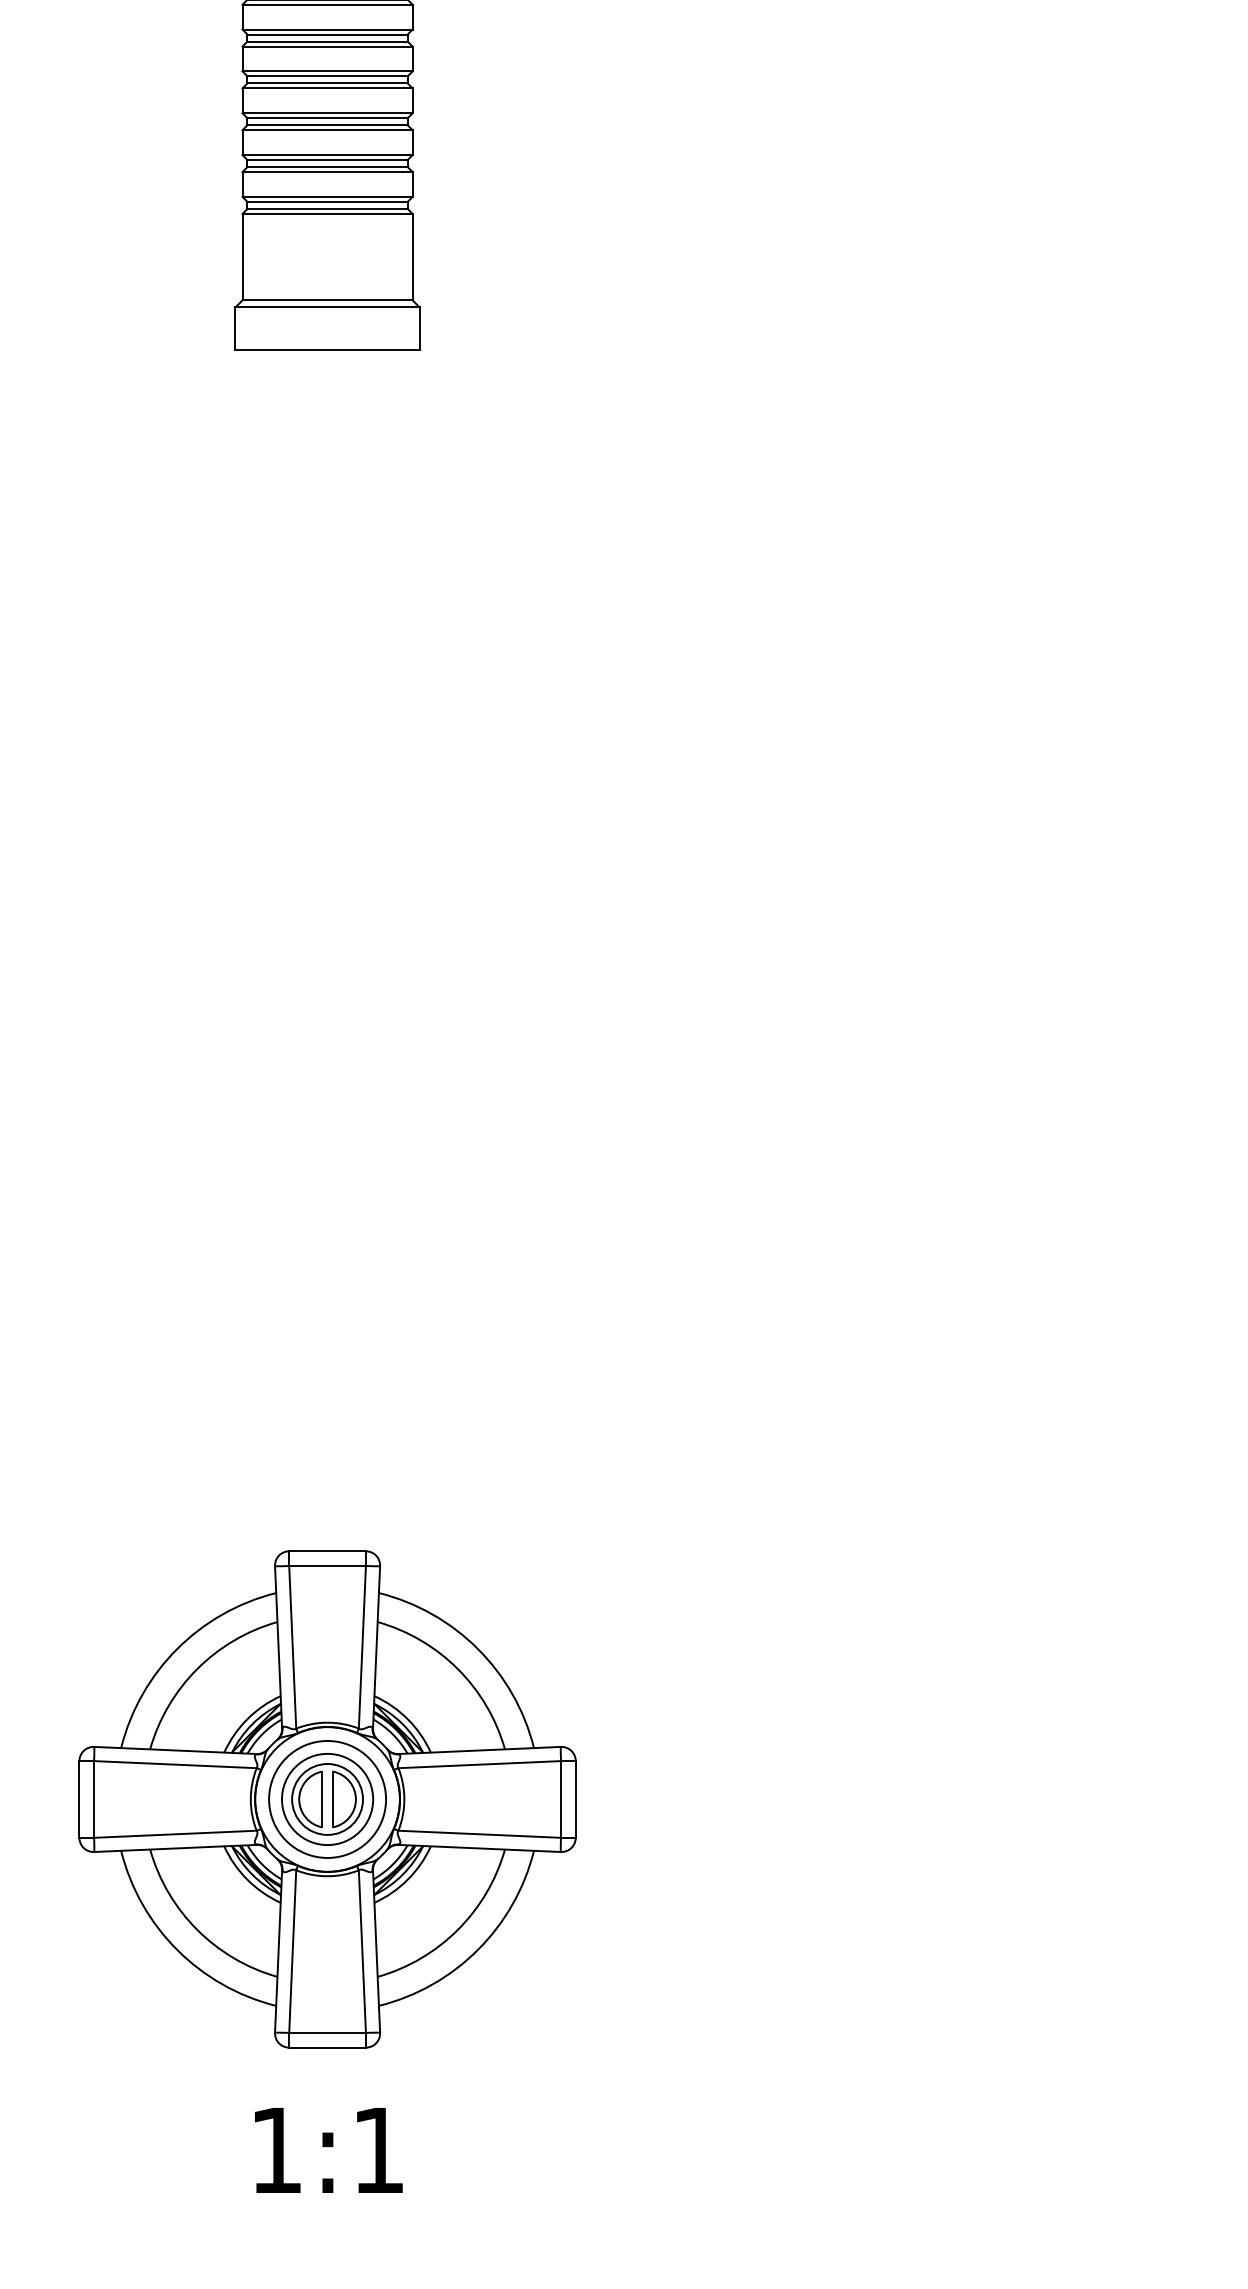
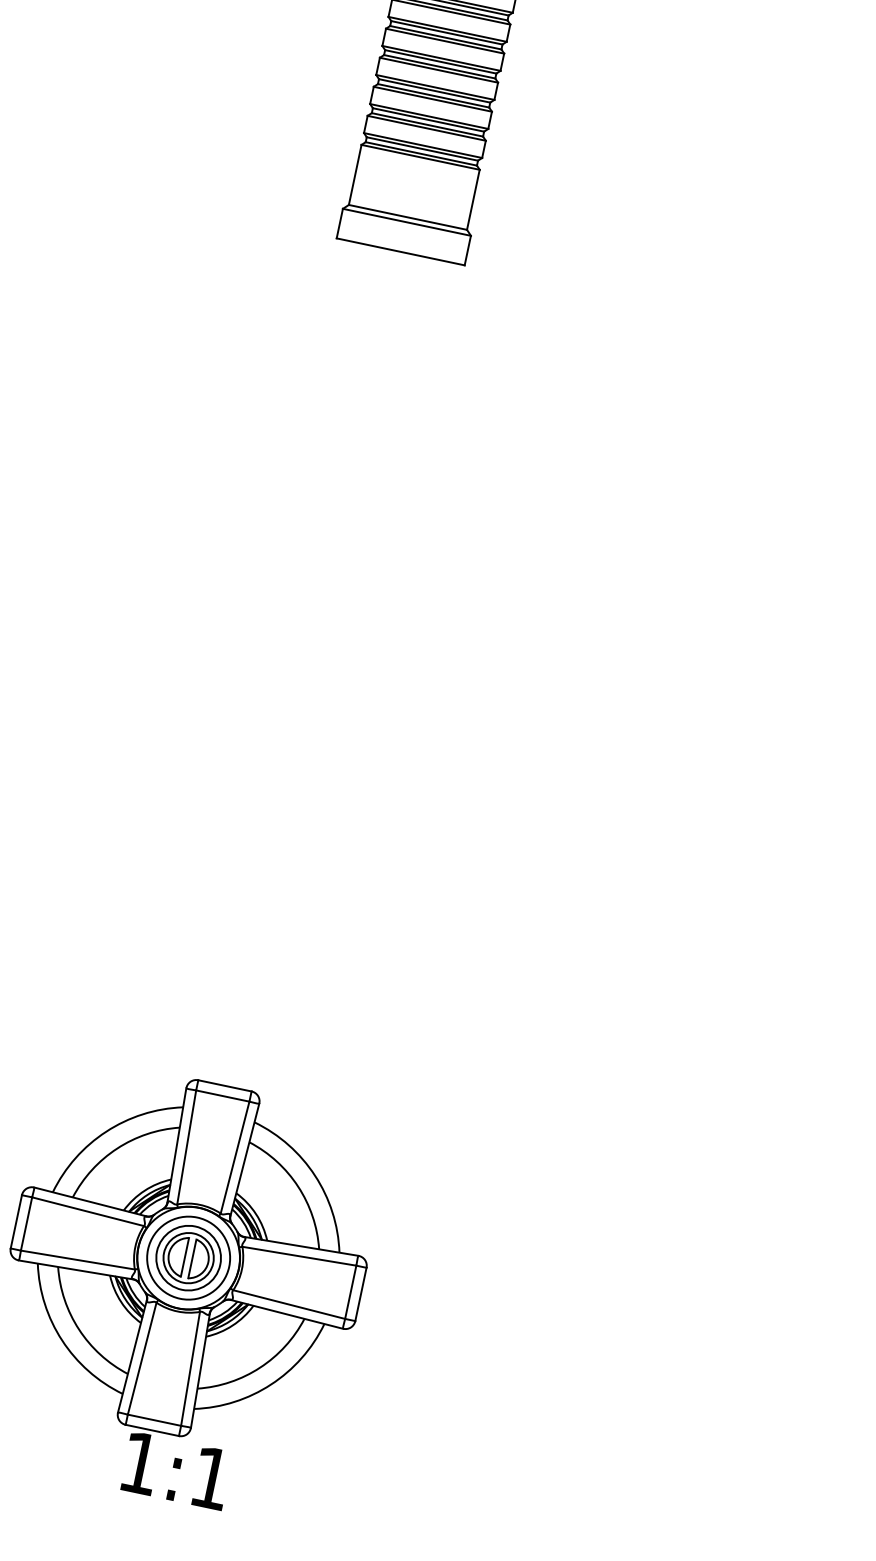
text: (328, 2150) -> (176, 1470), moved

